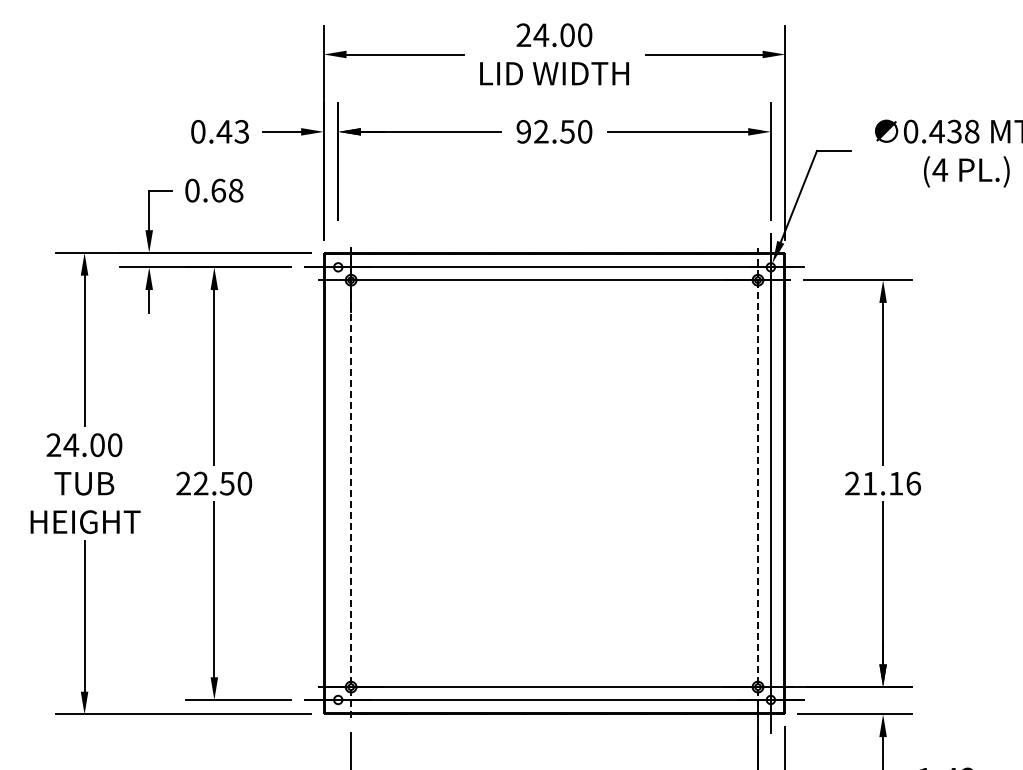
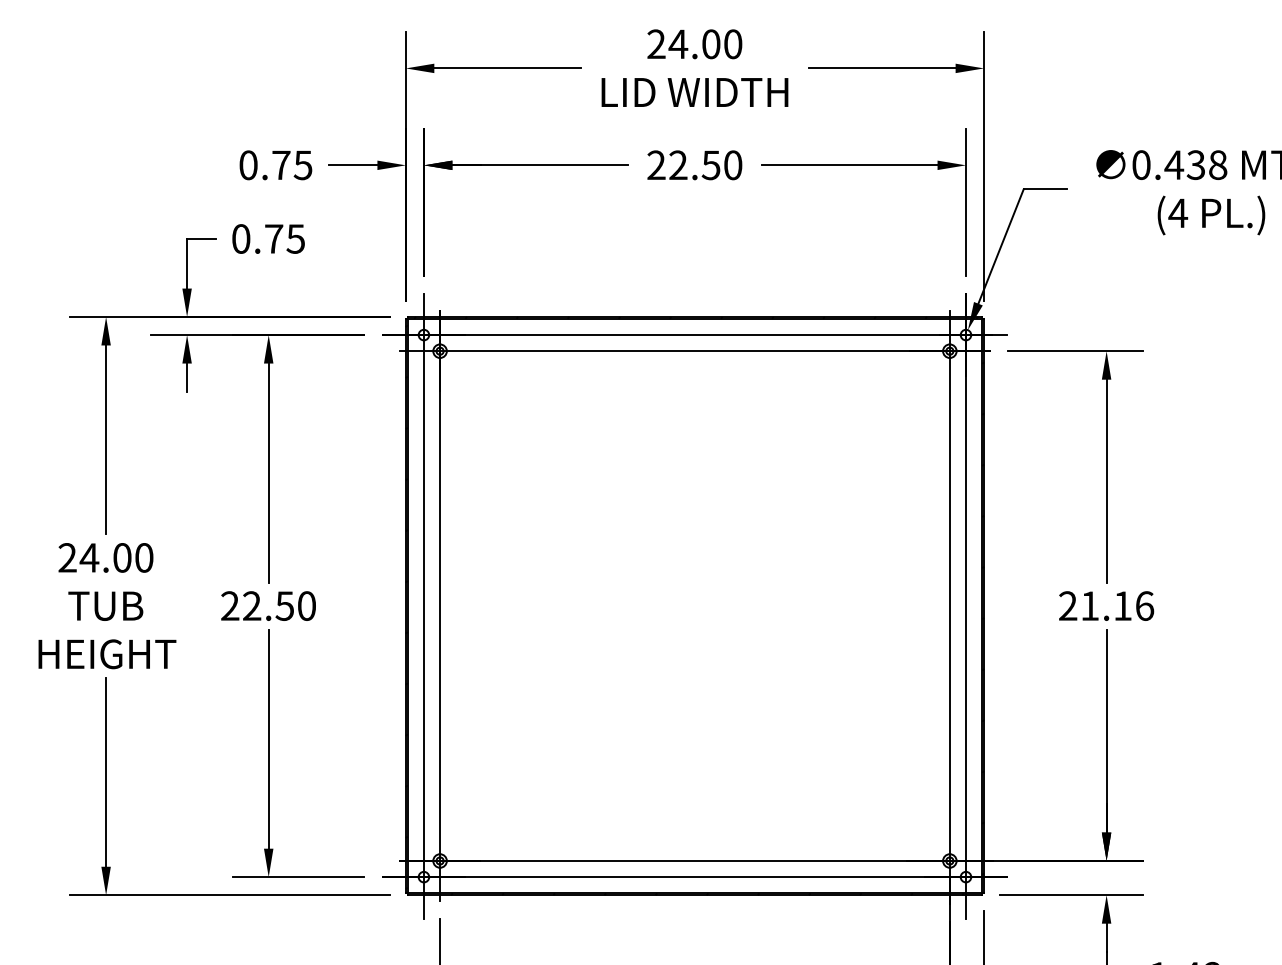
text: (232, 131) -> (291, 164), 0.43 -> 0.75
text: (523, 131) -> (656, 164), 92.50 -> 22.50
text: (227, 190) -> (285, 238), 0.68 -> 0.75
line: (338, 483) -> (424, 605), added
line: (351, 484) -> (440, 607), dashed -> solid
line: (758, 485) -> (950, 608), dashed -> solid

